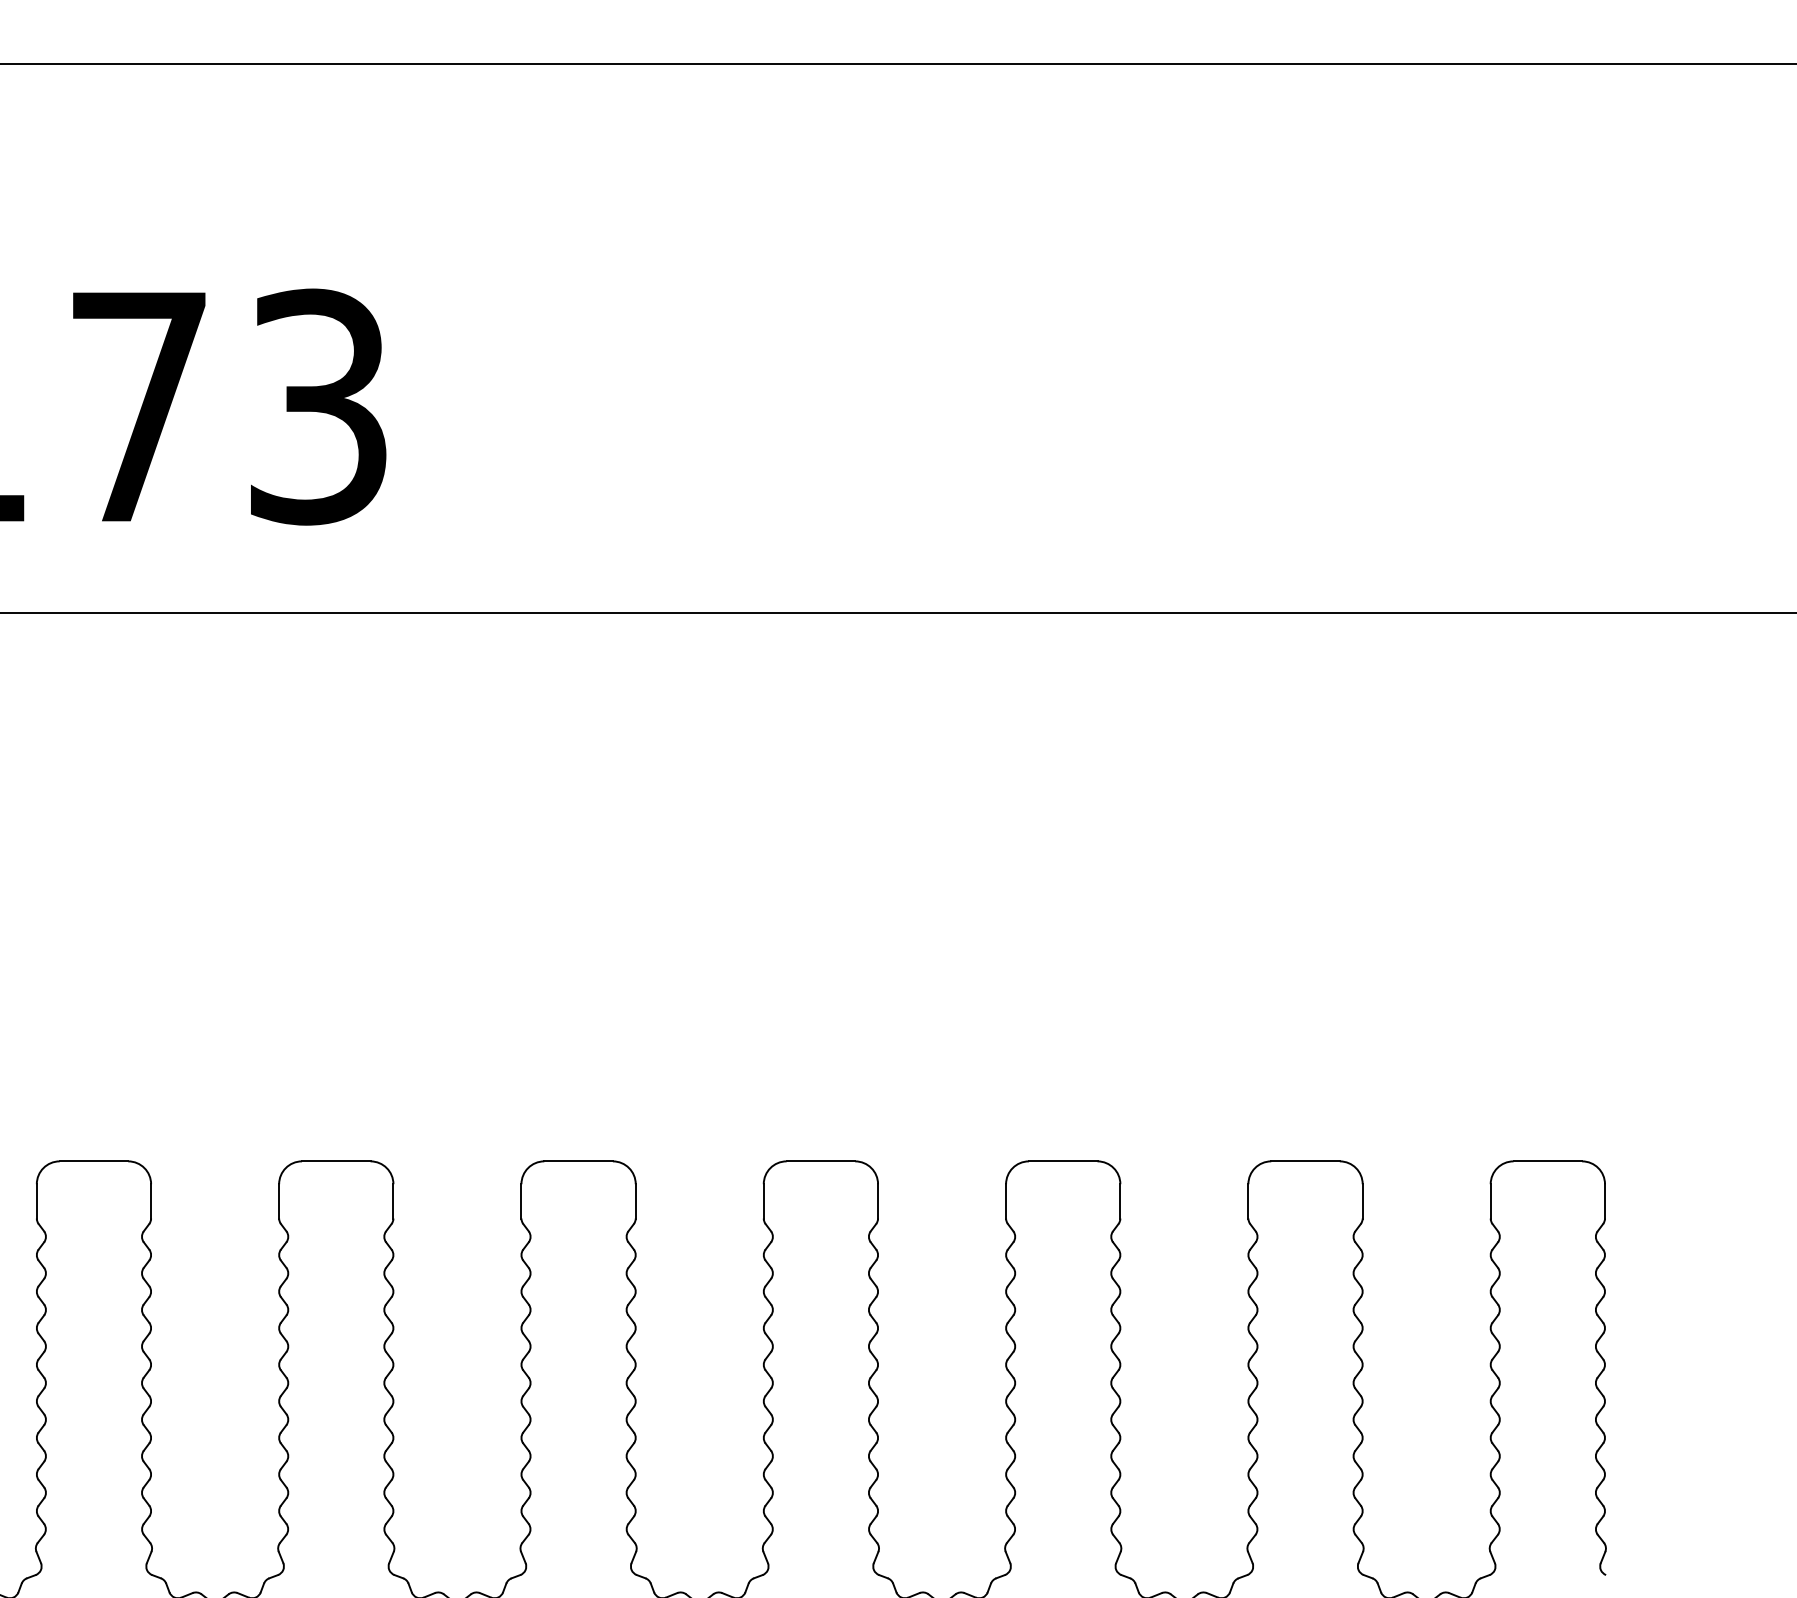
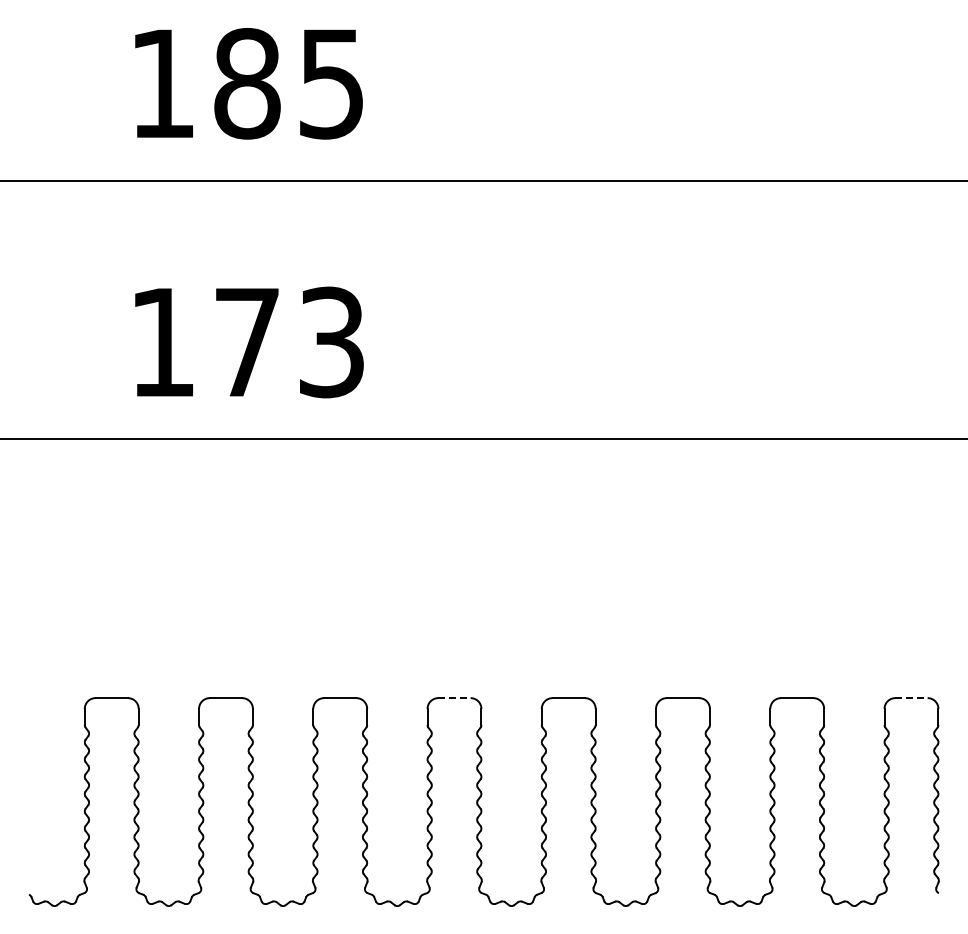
line: (578, 1162) -> (454, 698), solid -> dashed
line: (1547, 1162) -> (911, 698), solid -> dashed

